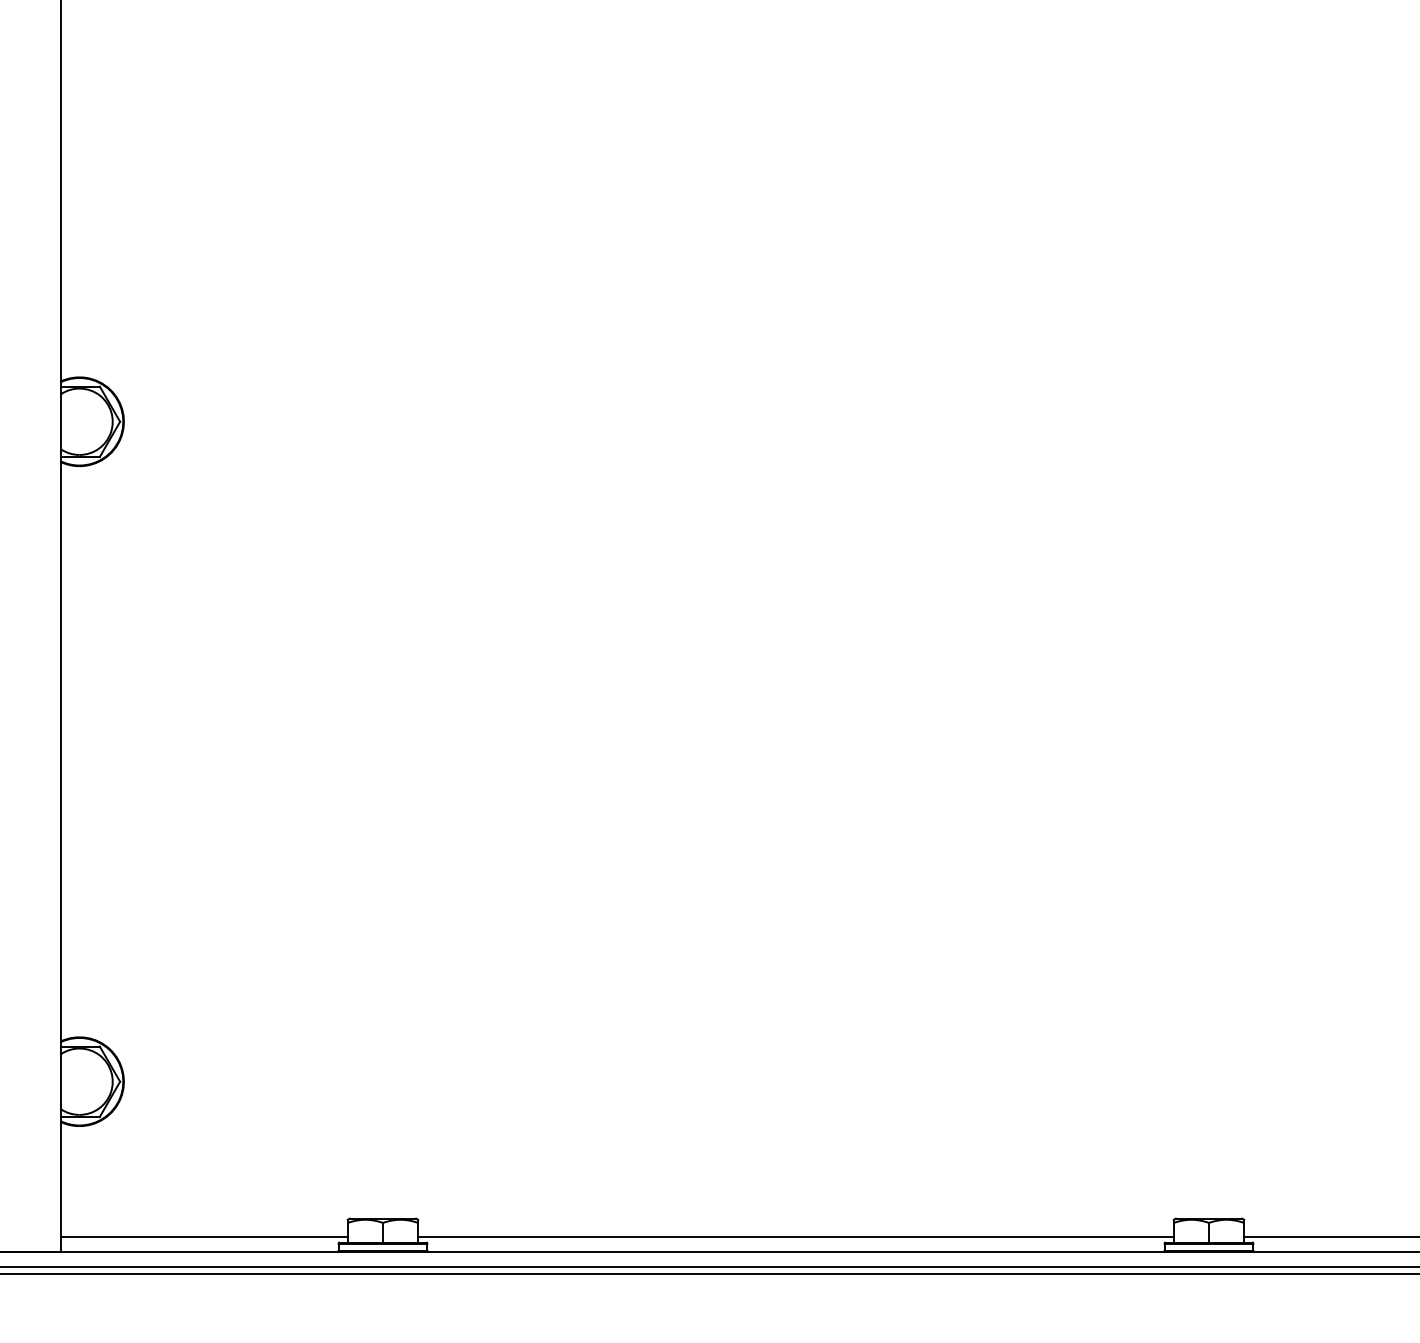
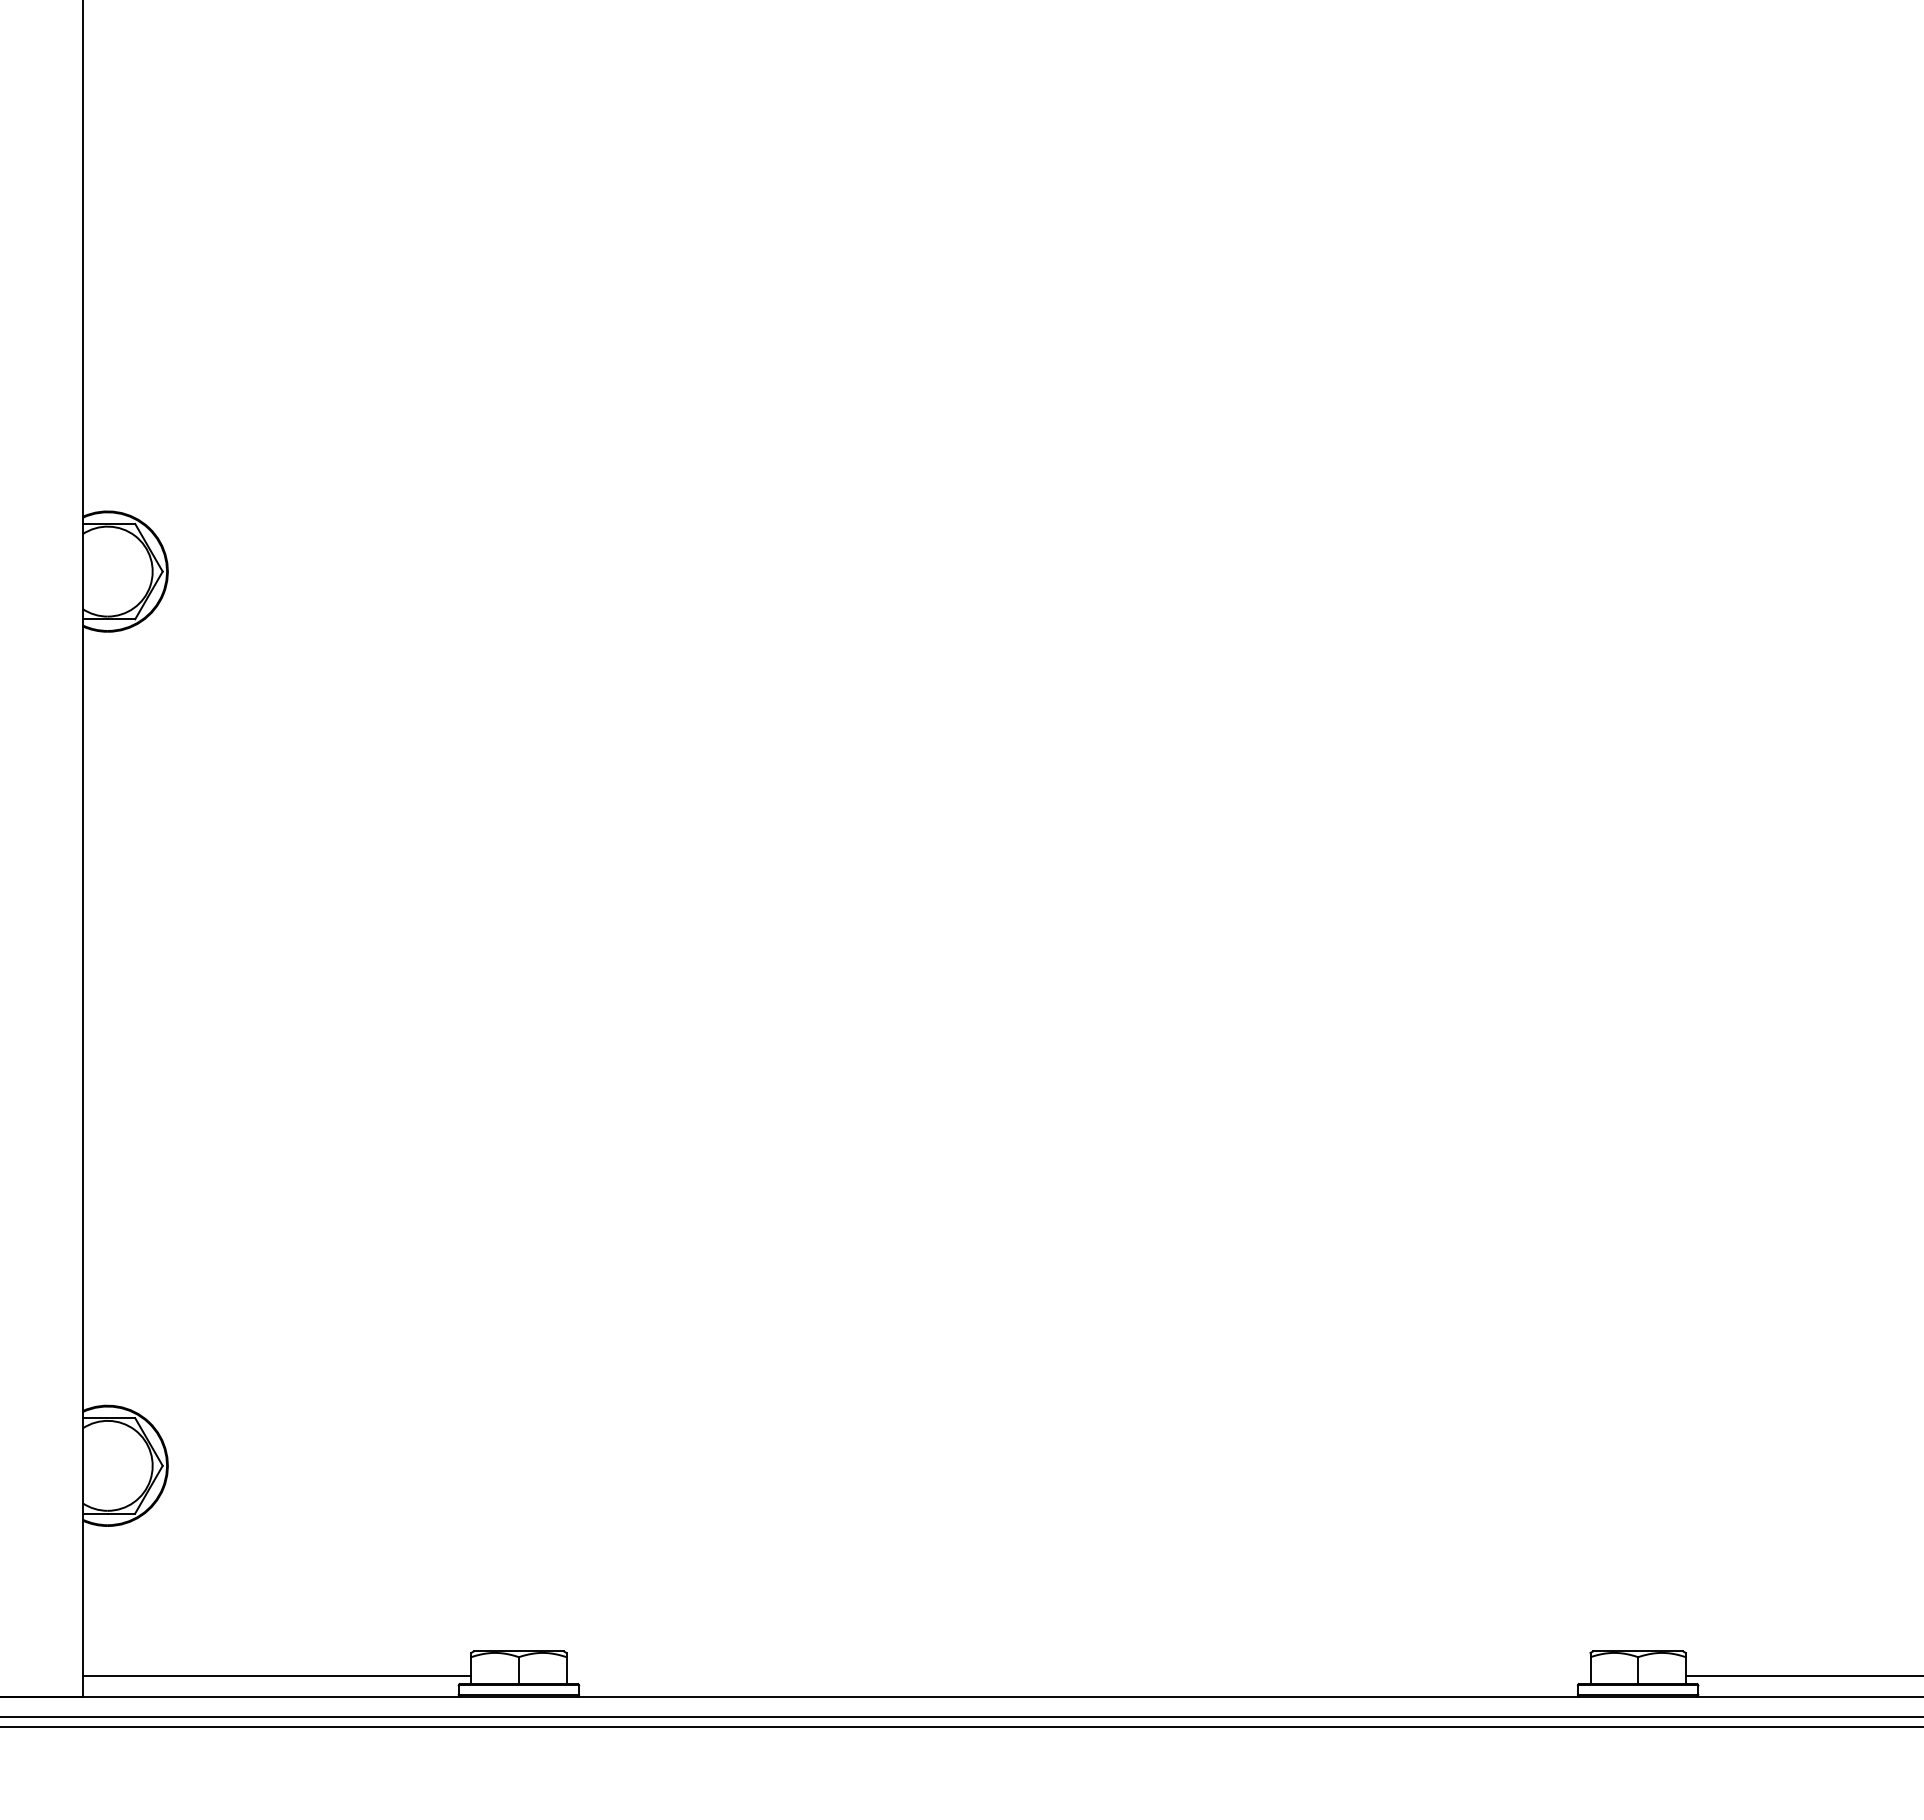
line: (795, 1237) -> (1078, 1676), removed

